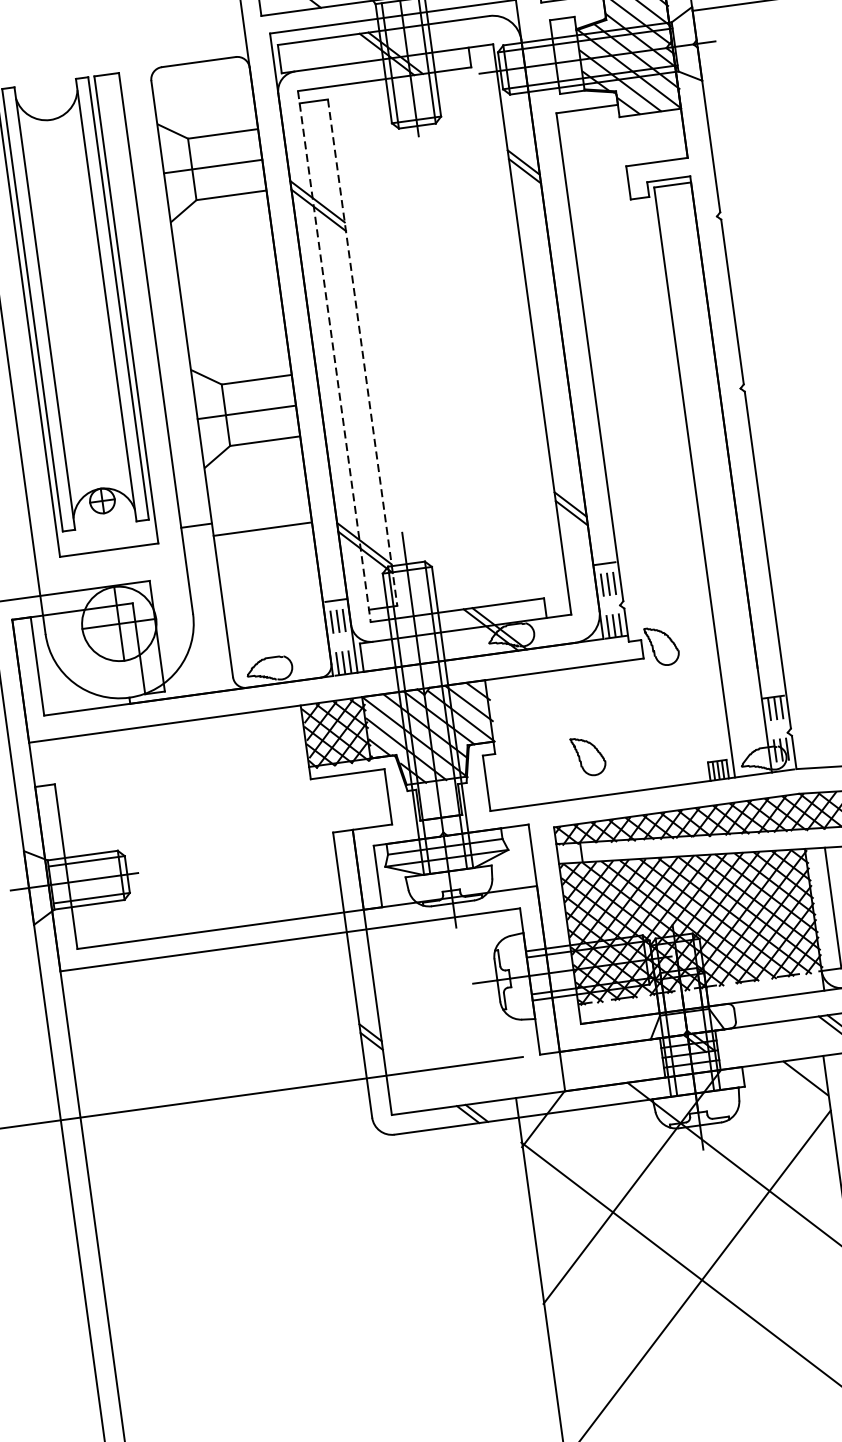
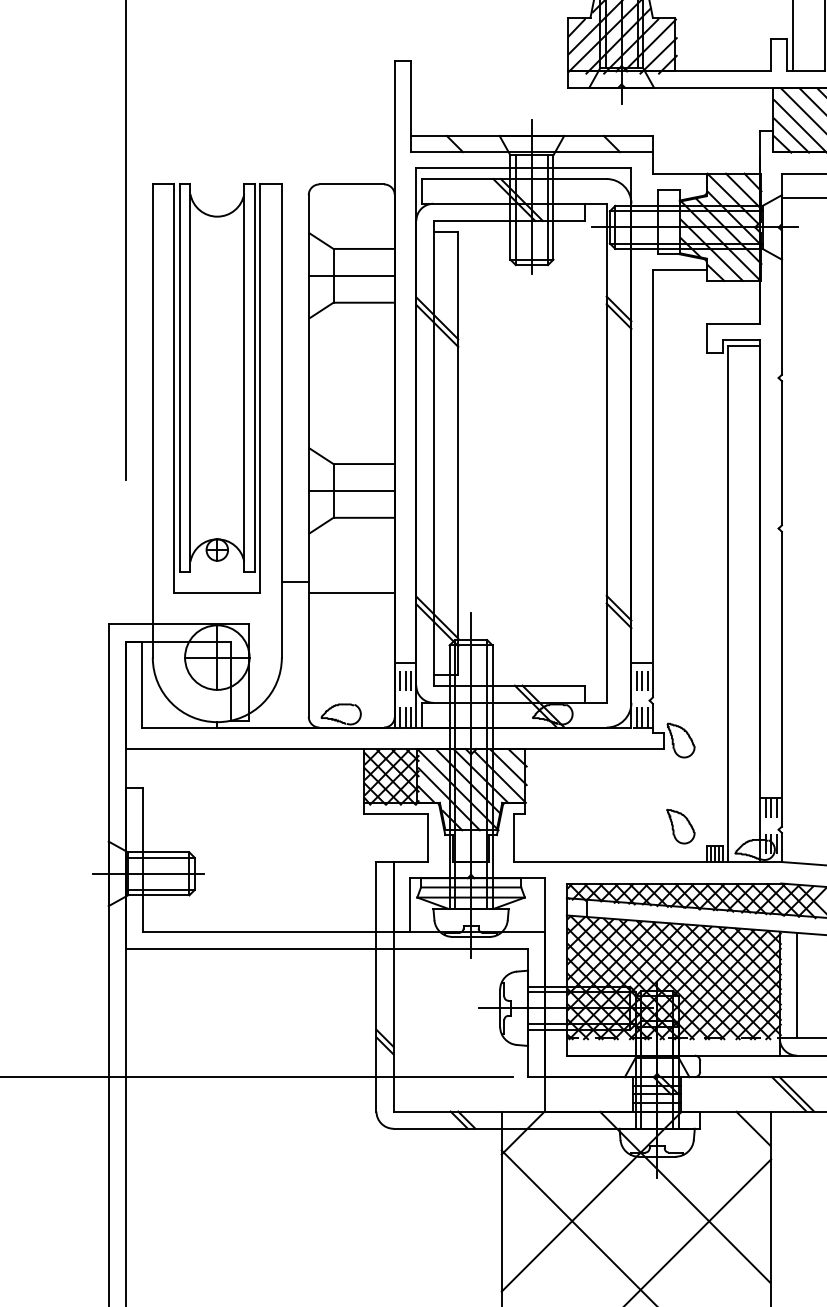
line: (362, 352) -> (458, 453), dashed -> solid
line: (334, 356) -> (433, 453), dashed -> solid
part: (588, 756) -> (680, 826), moved

